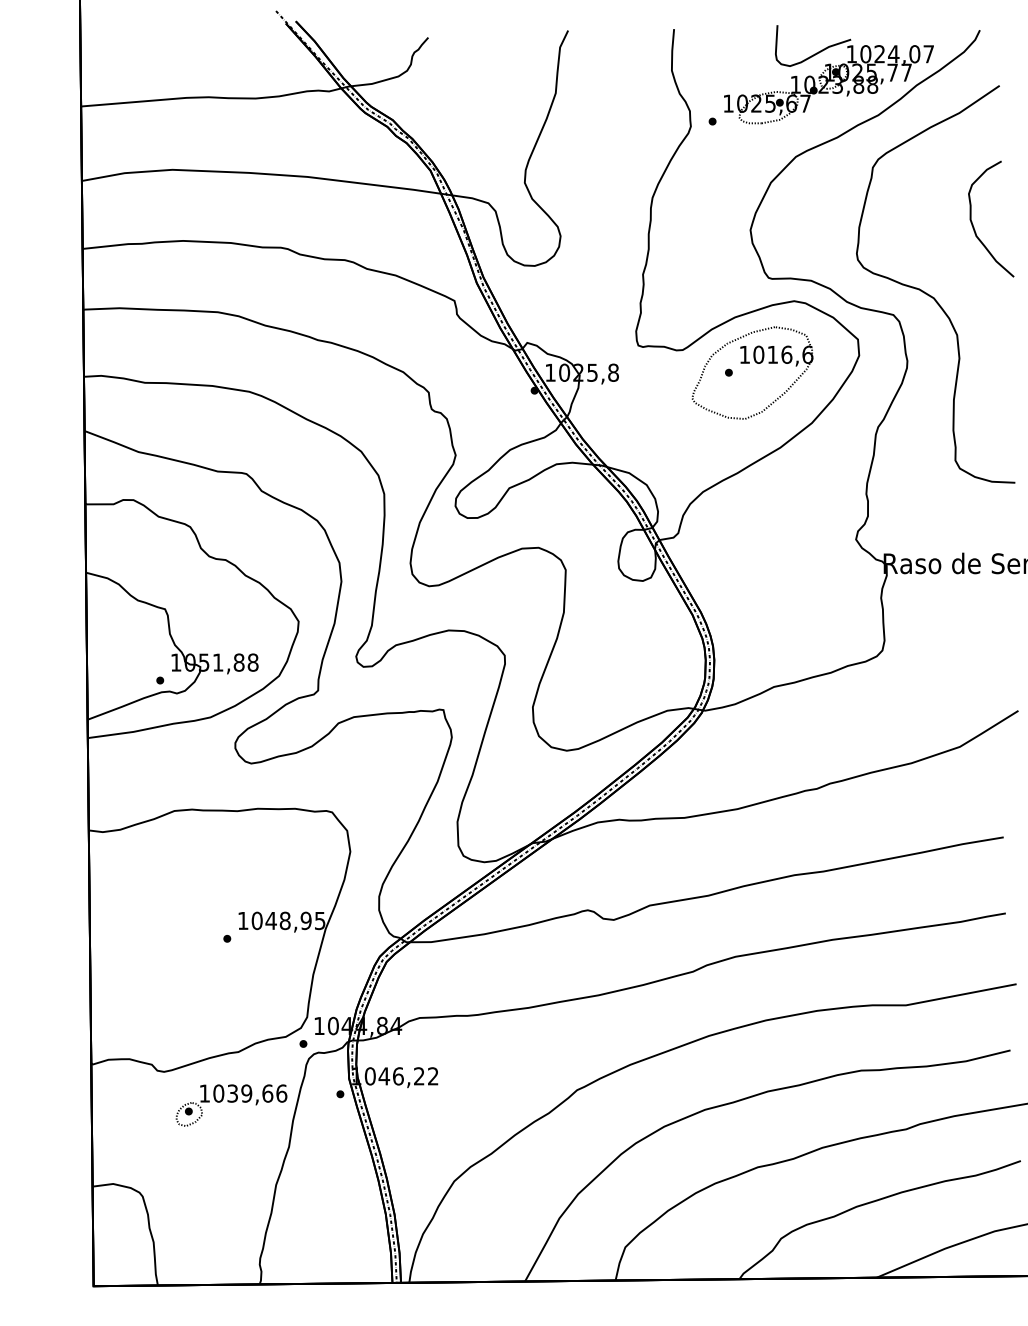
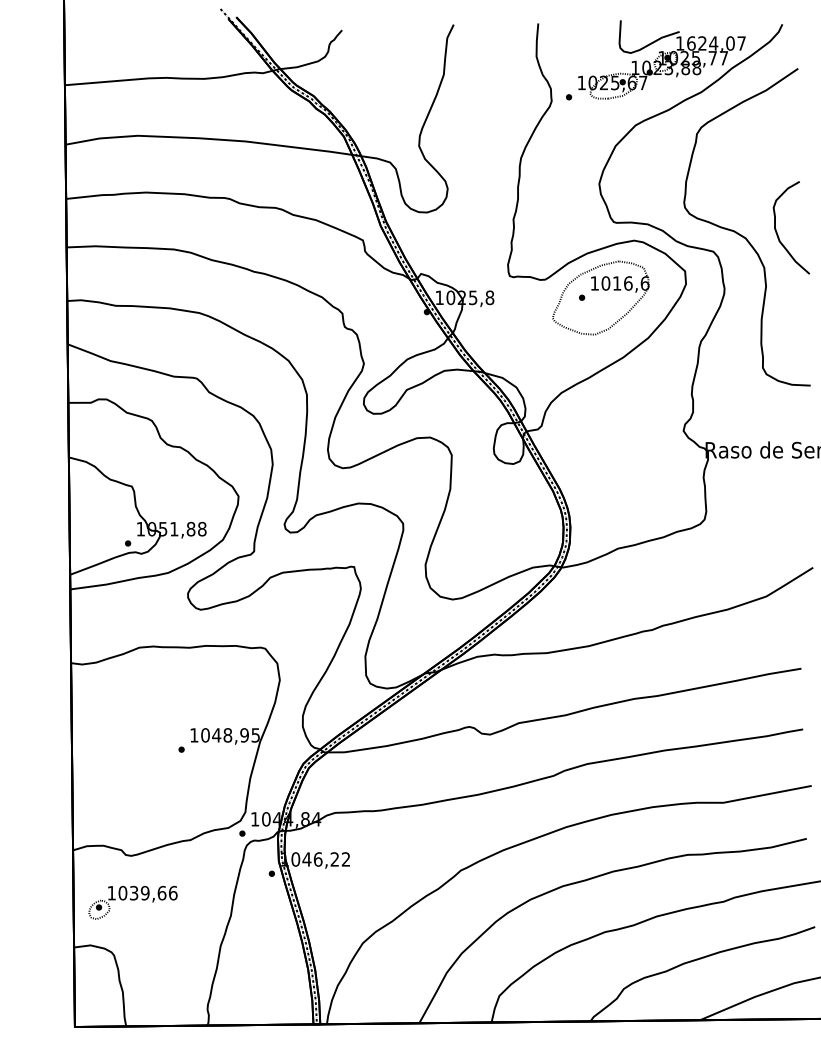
text: (865, 54) -> (691, 43), 1024,07 -> 1624,07
curve: (973, 224) -> (777, 232), moved
part: (231, 1105) -> (133, 902), moved

